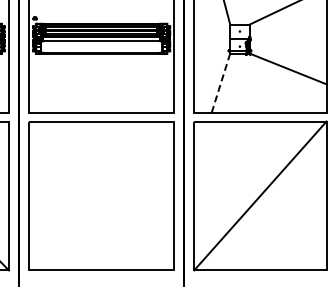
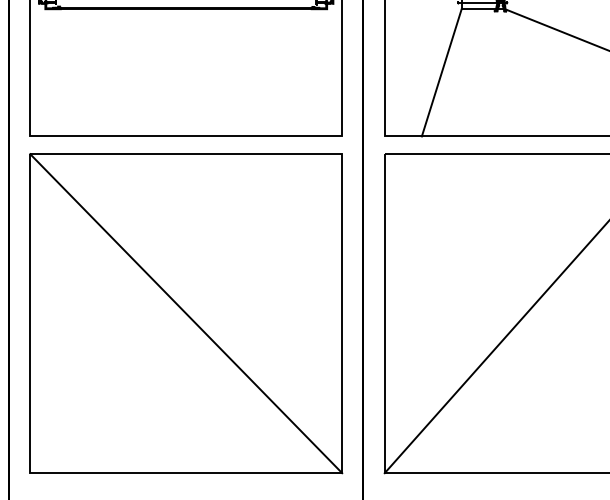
line: (220, 83) -> (441, 72), dashed -> solid
line: (101, 195) -> (186, 312), added

